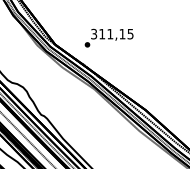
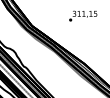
text: (109, 36) -> (83, 15), moved

